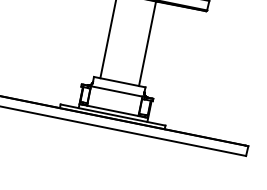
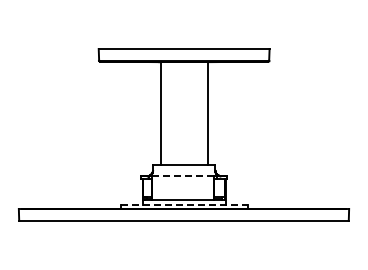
line: (117, 91) -> (183, 176), solid -> dashed
line: (113, 115) -> (184, 204), solid -> dashed

